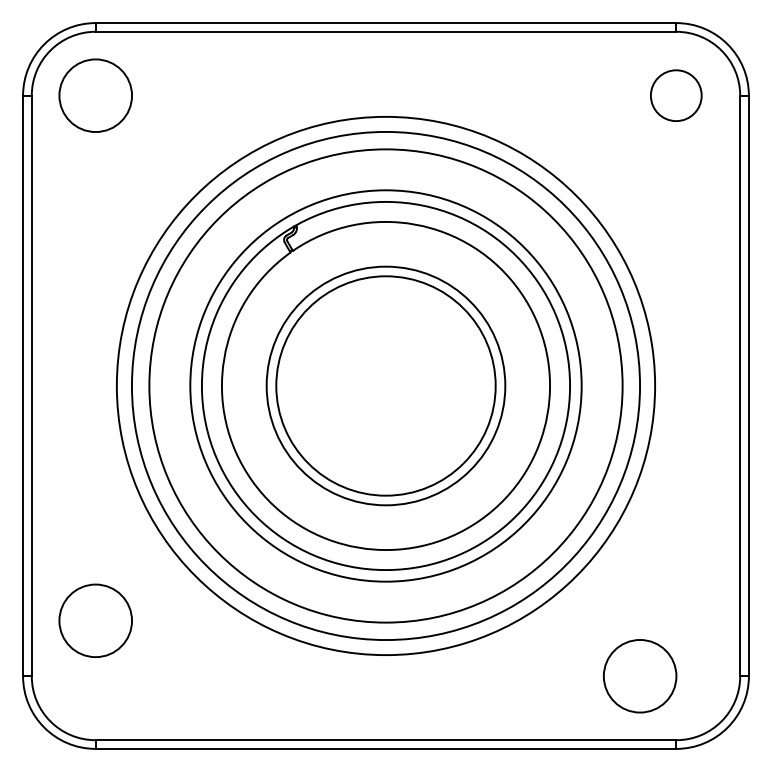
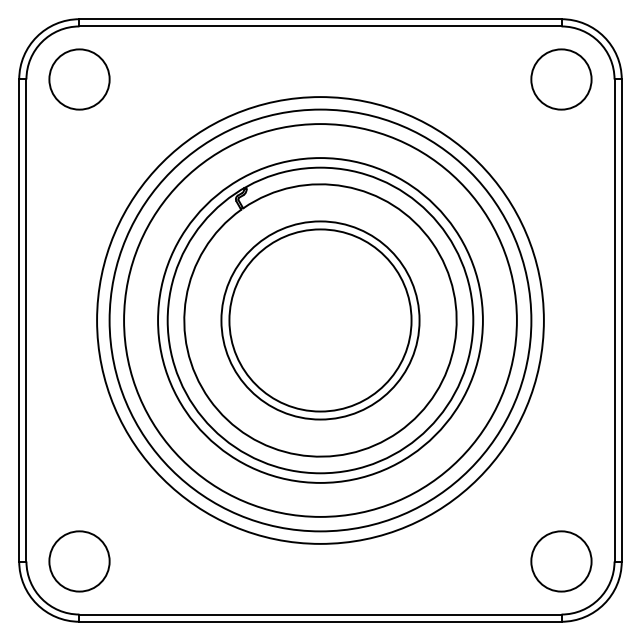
circle: (676, 95) -> (561, 79), size x1.43
circle: (95, 620) -> (79, 561), moved
circle: (640, 676) -> (561, 561), moved

